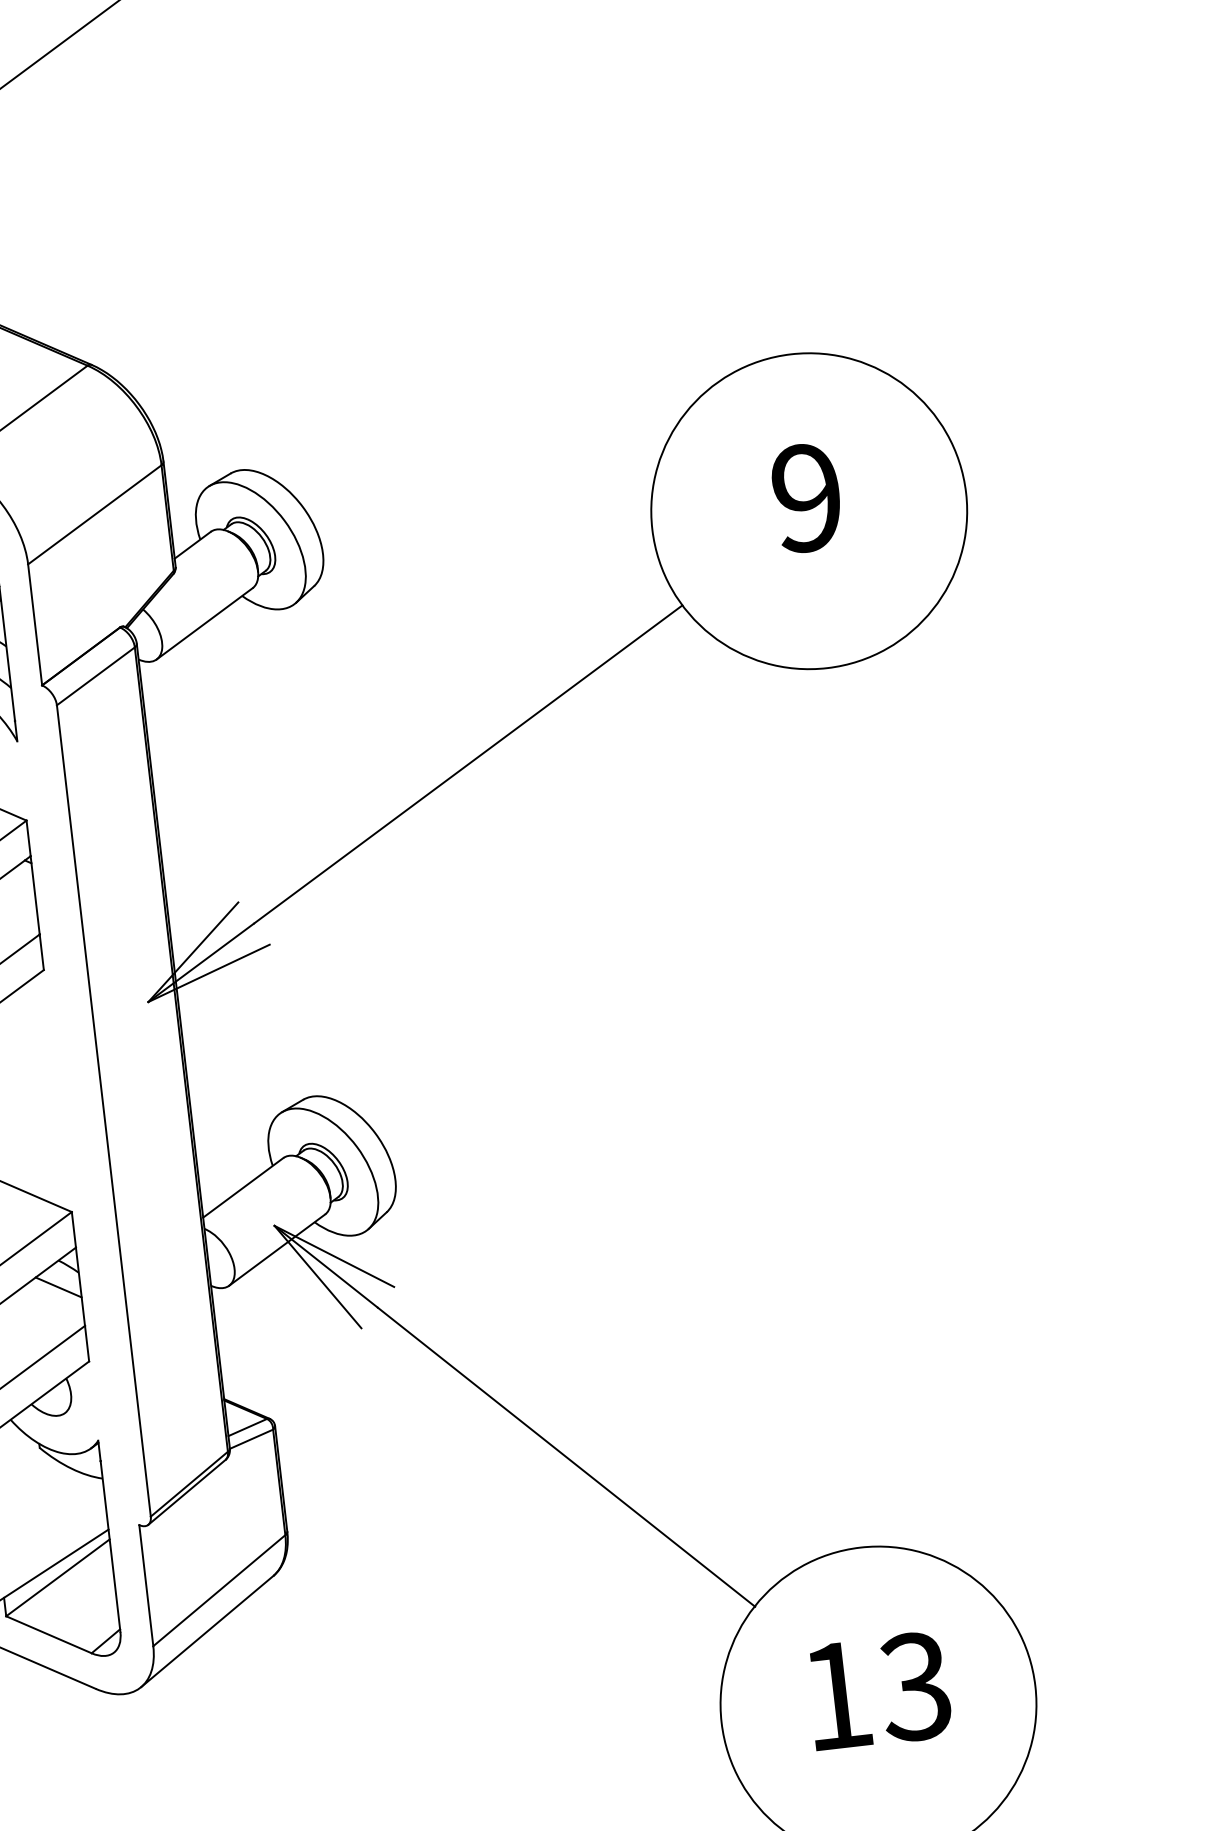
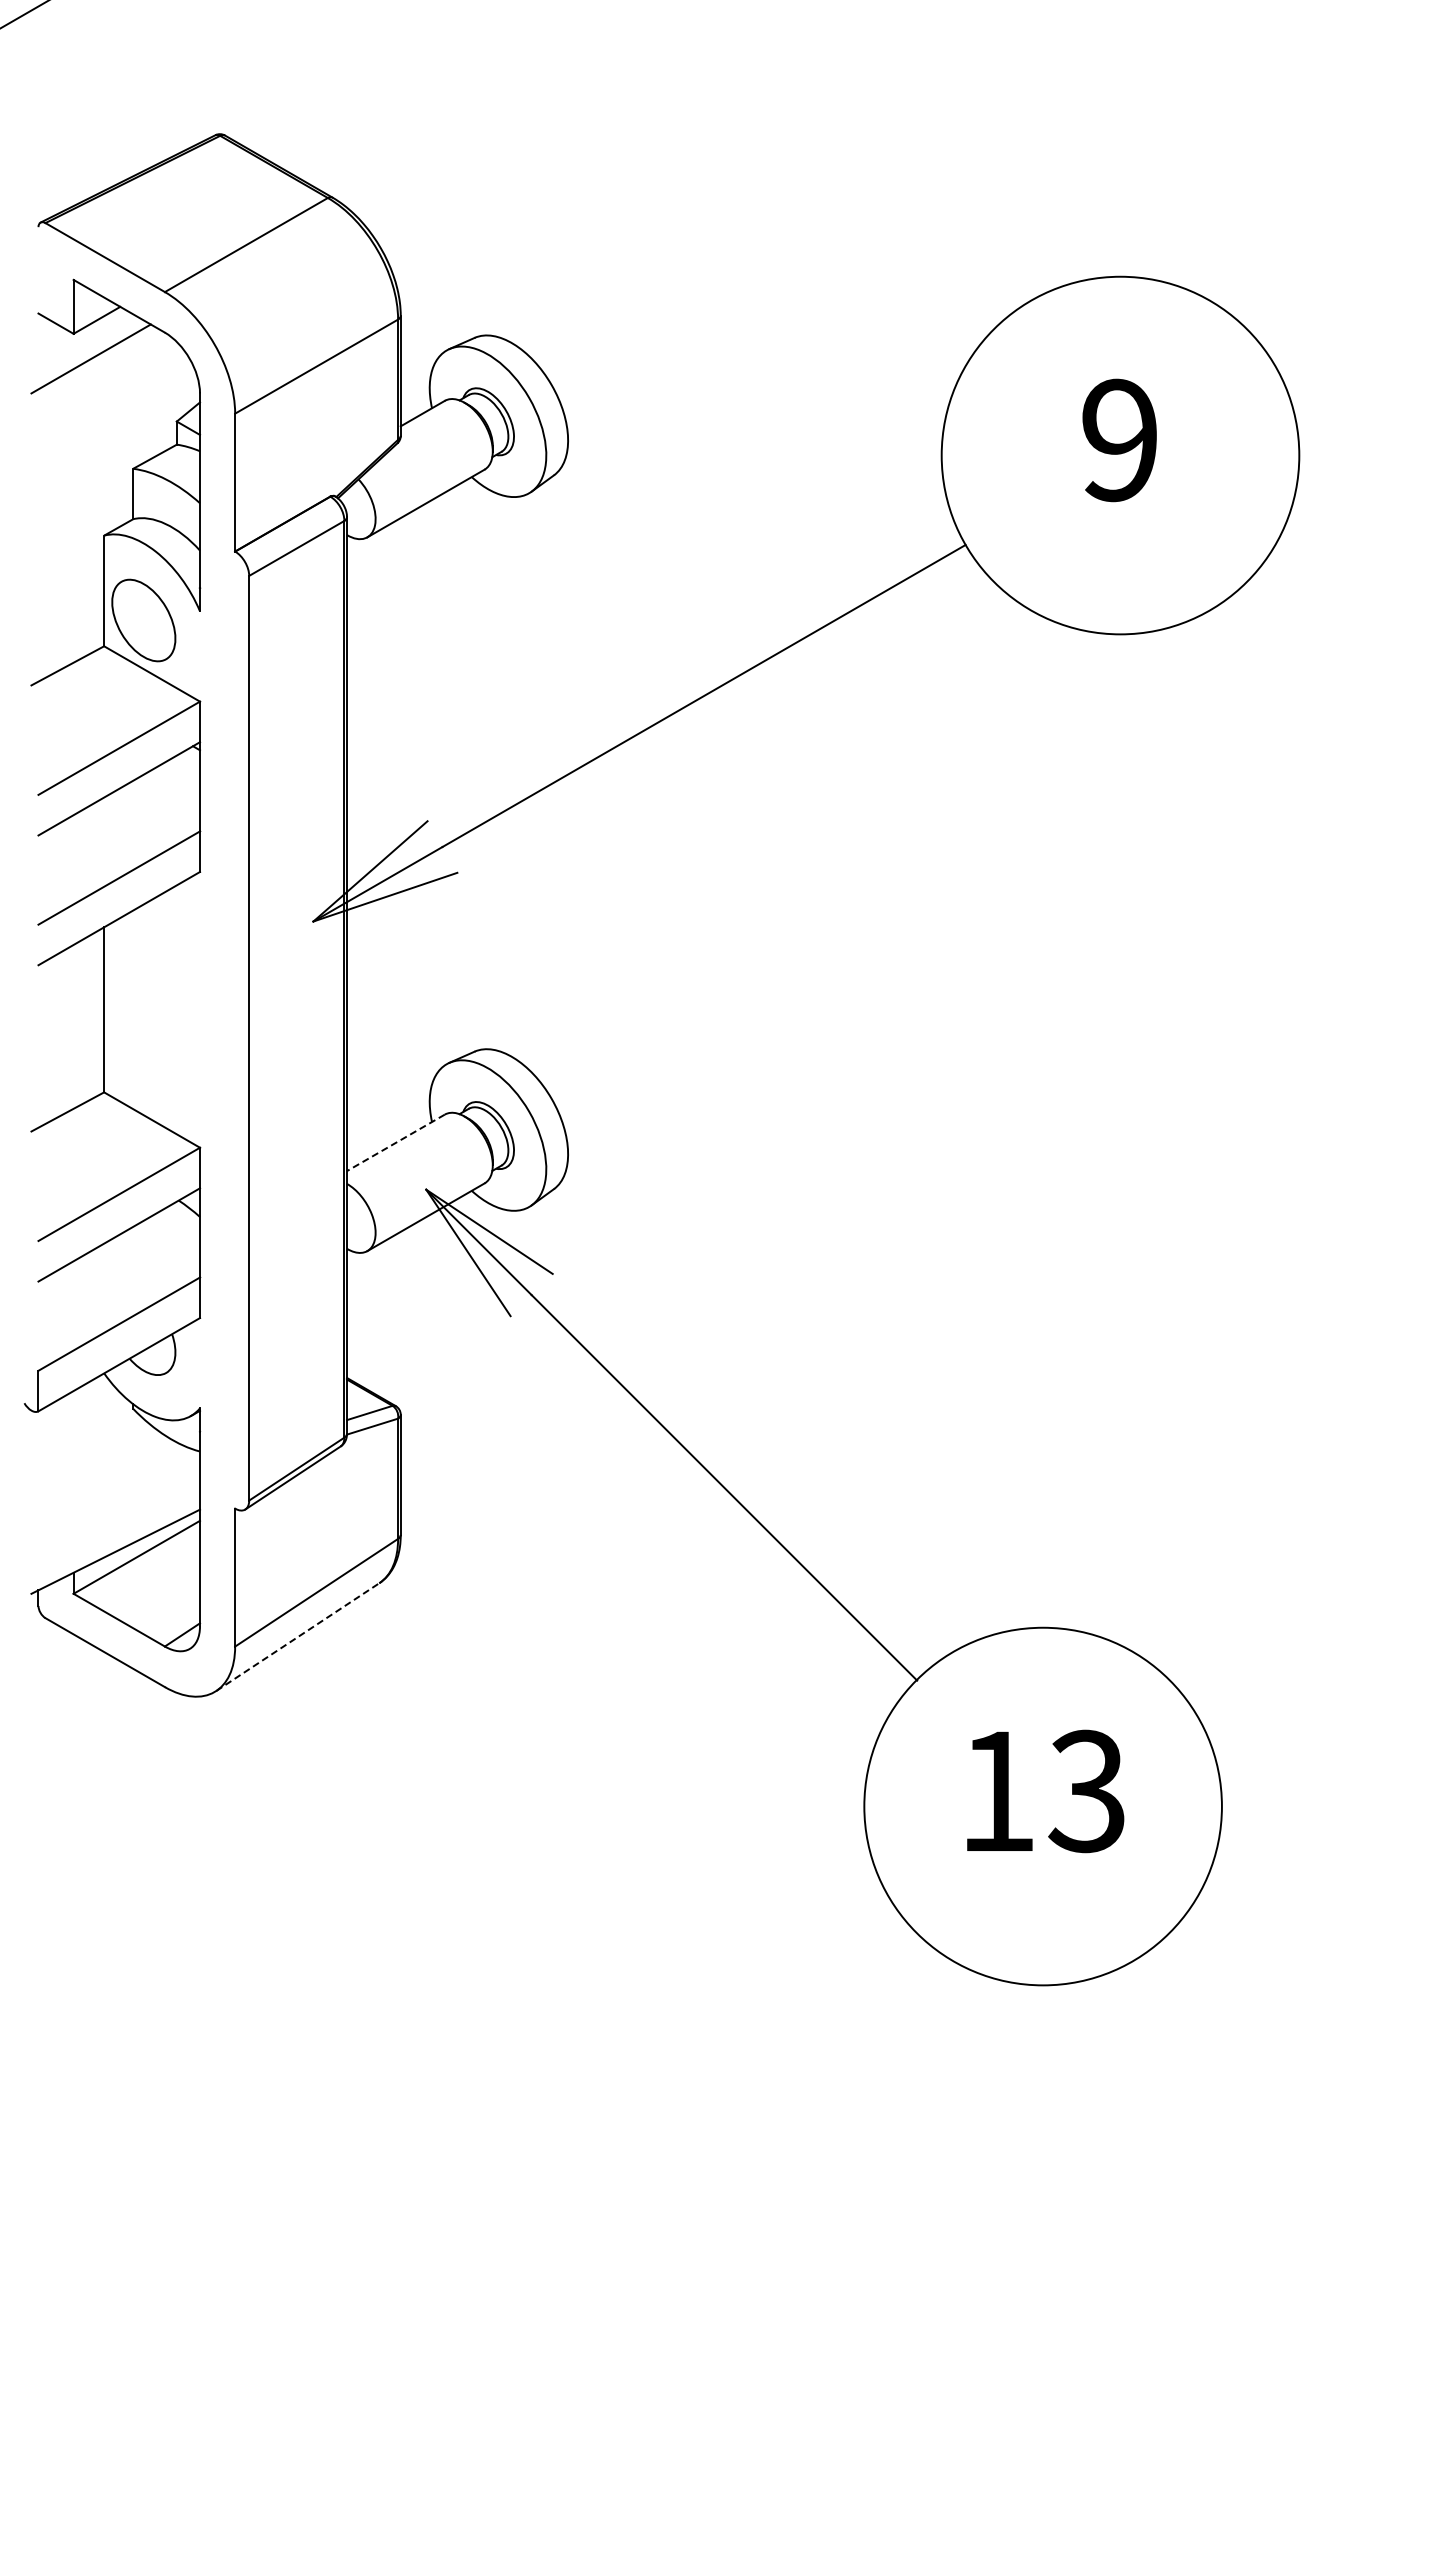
line: (242, 1188) -> (395, 1143), solid -> dashed
line: (58, 1287) -> (175, 1230), removed
line: (207, 1631) -> (297, 1637), solid -> dashed

